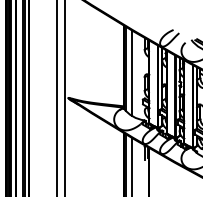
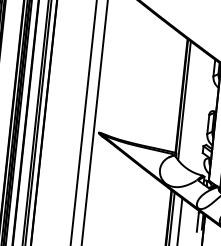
line: (132, 72) -> (192, 106), removed

